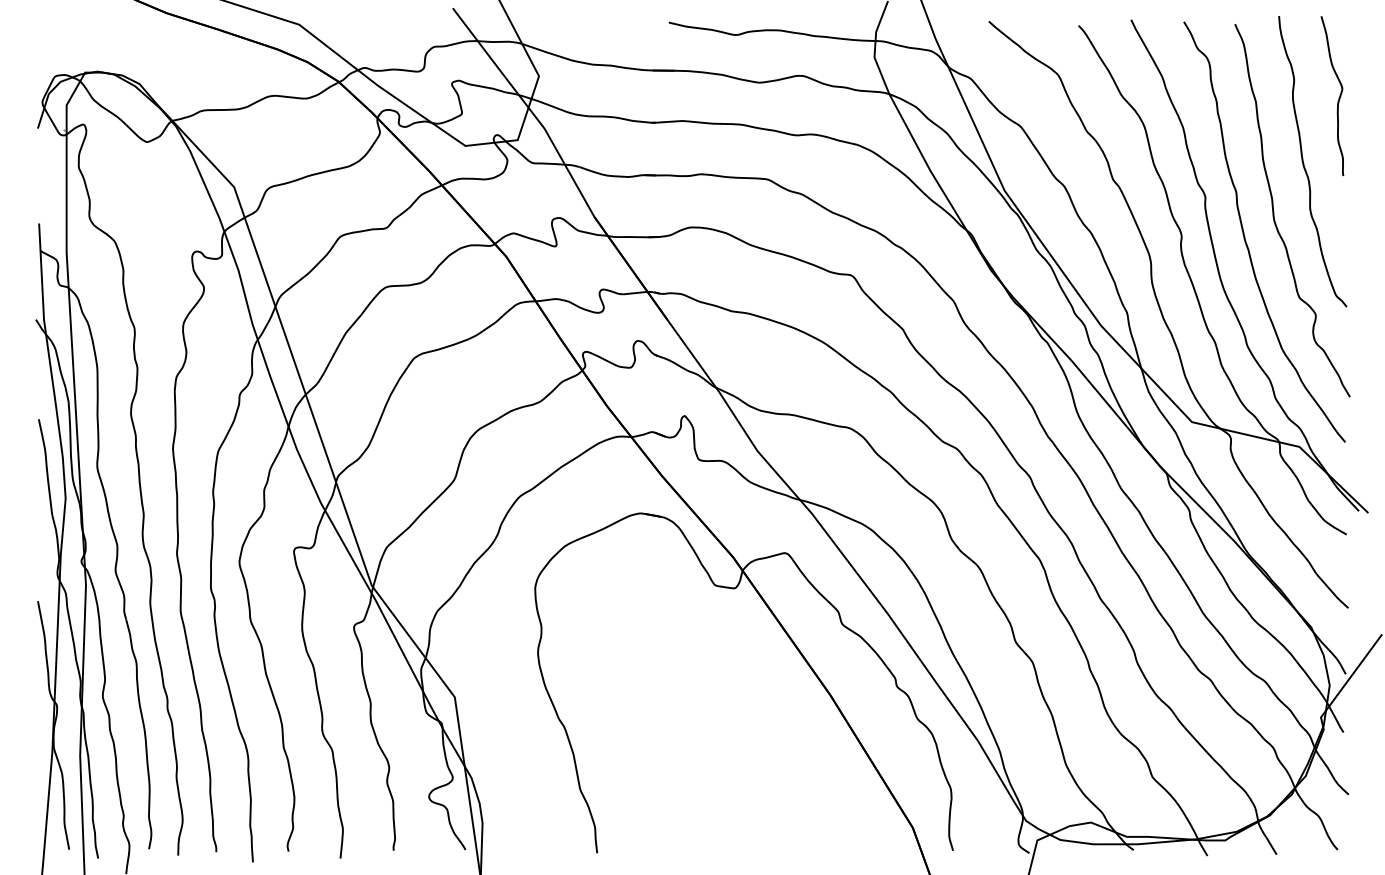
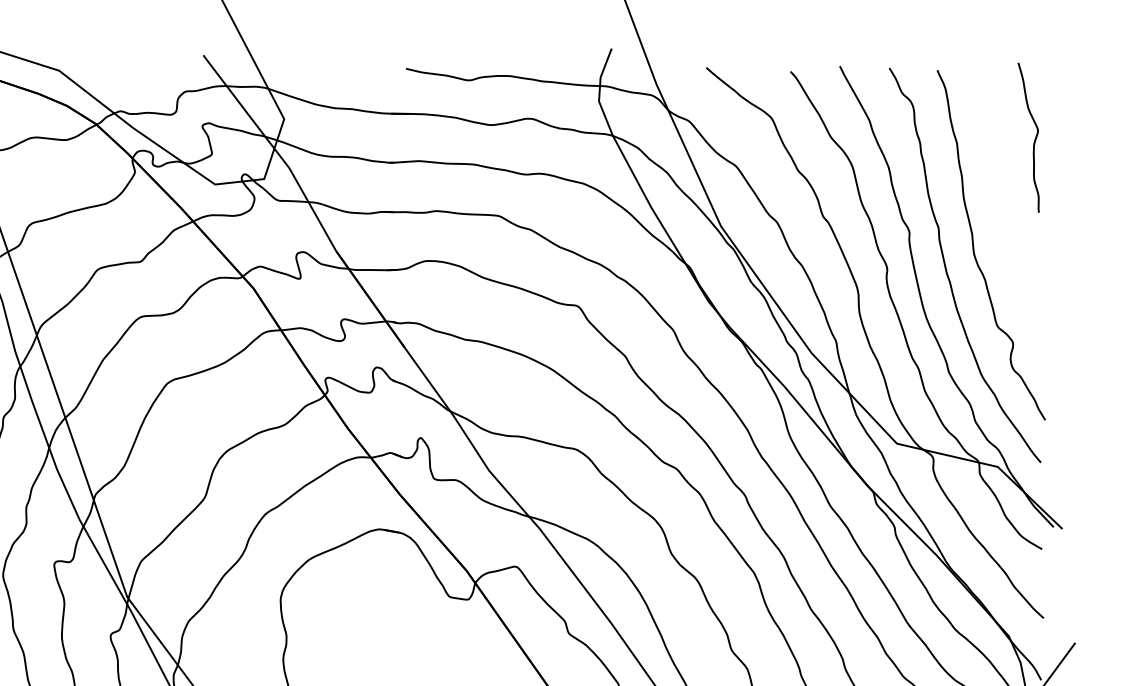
curve: (1304, 163) -> (1002, 200), removed

